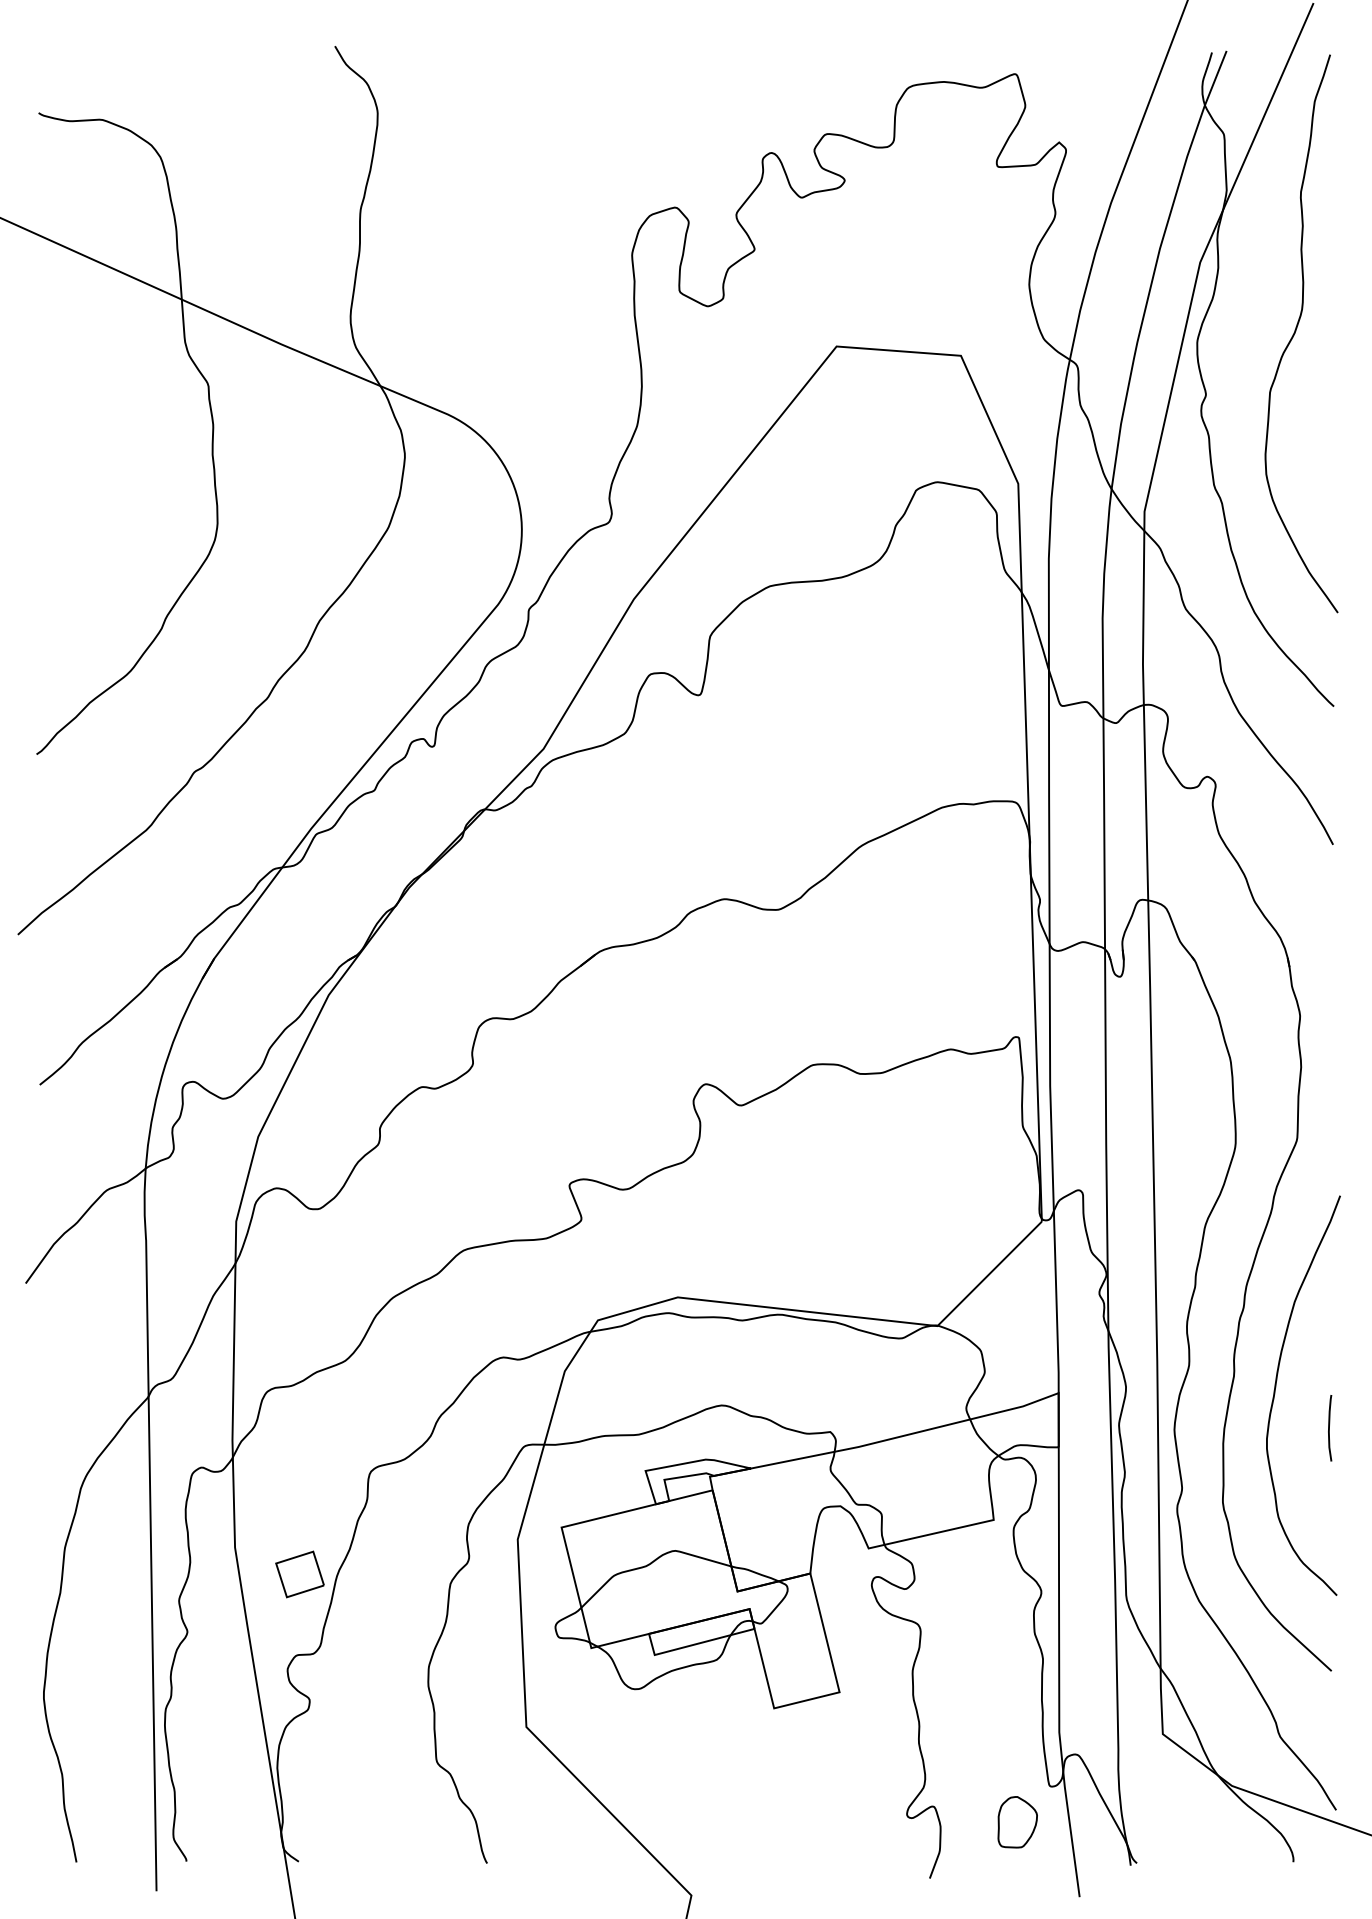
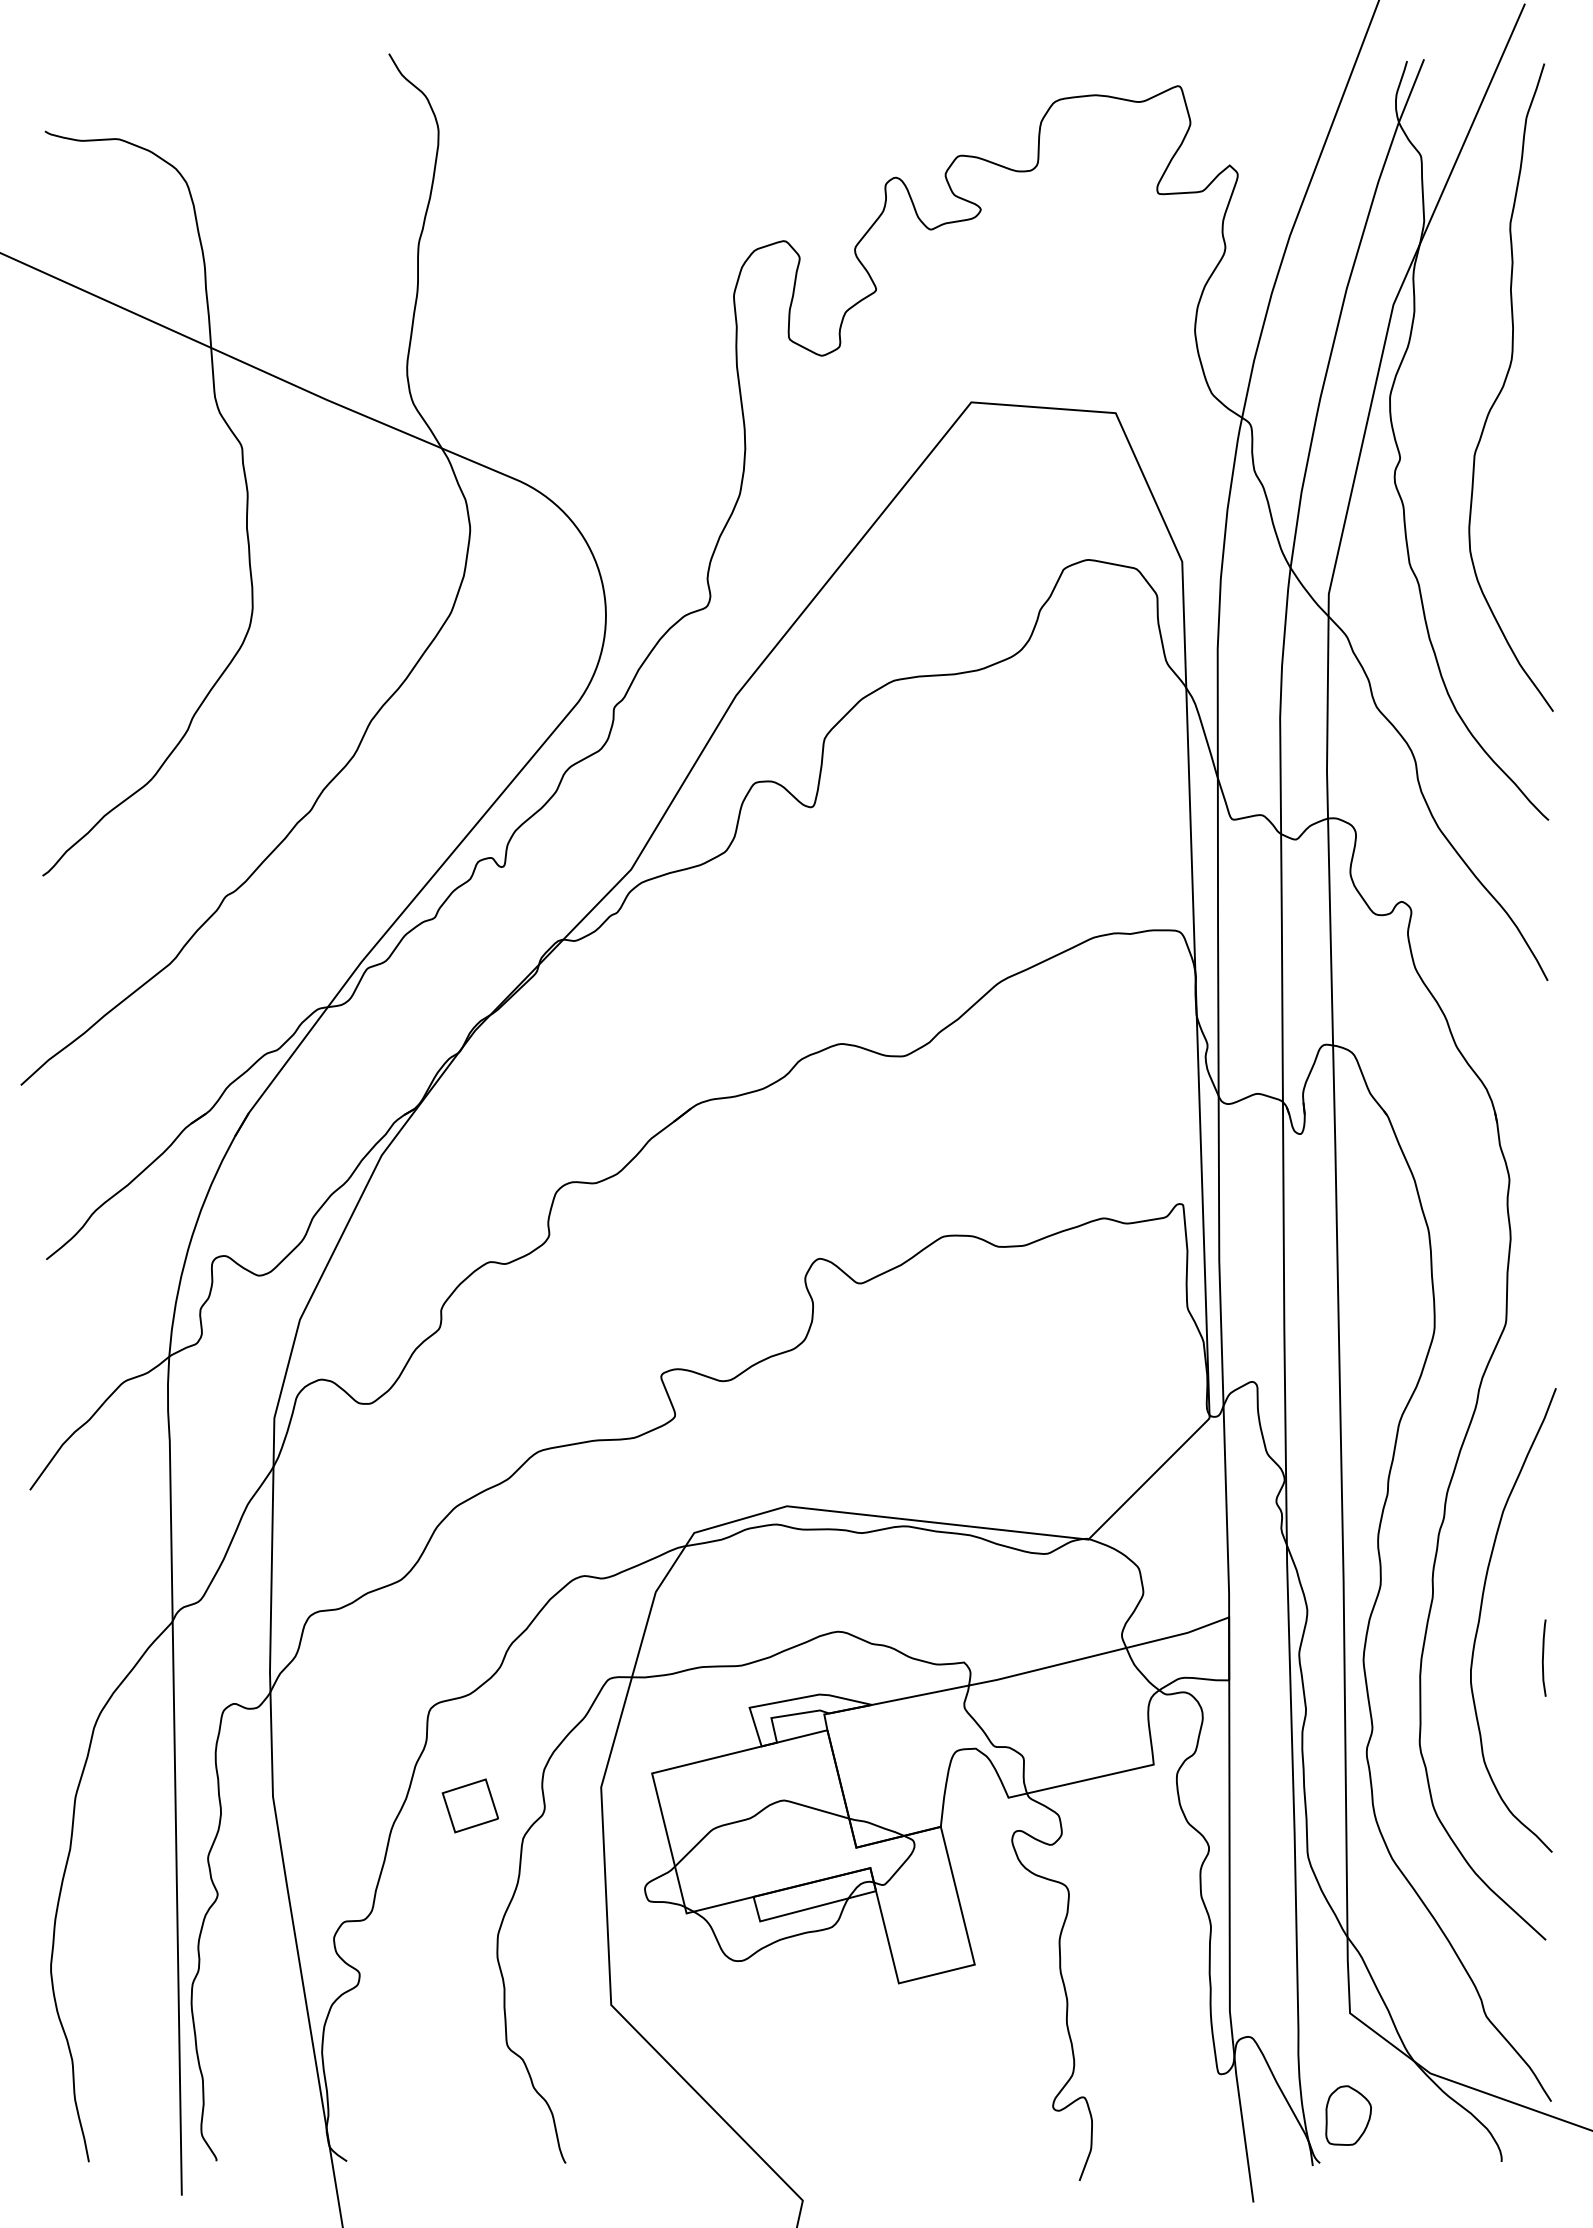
part: (299, 1574) -> (469, 1805), moved
part: (1017, 1822) -> (1348, 2115), moved

